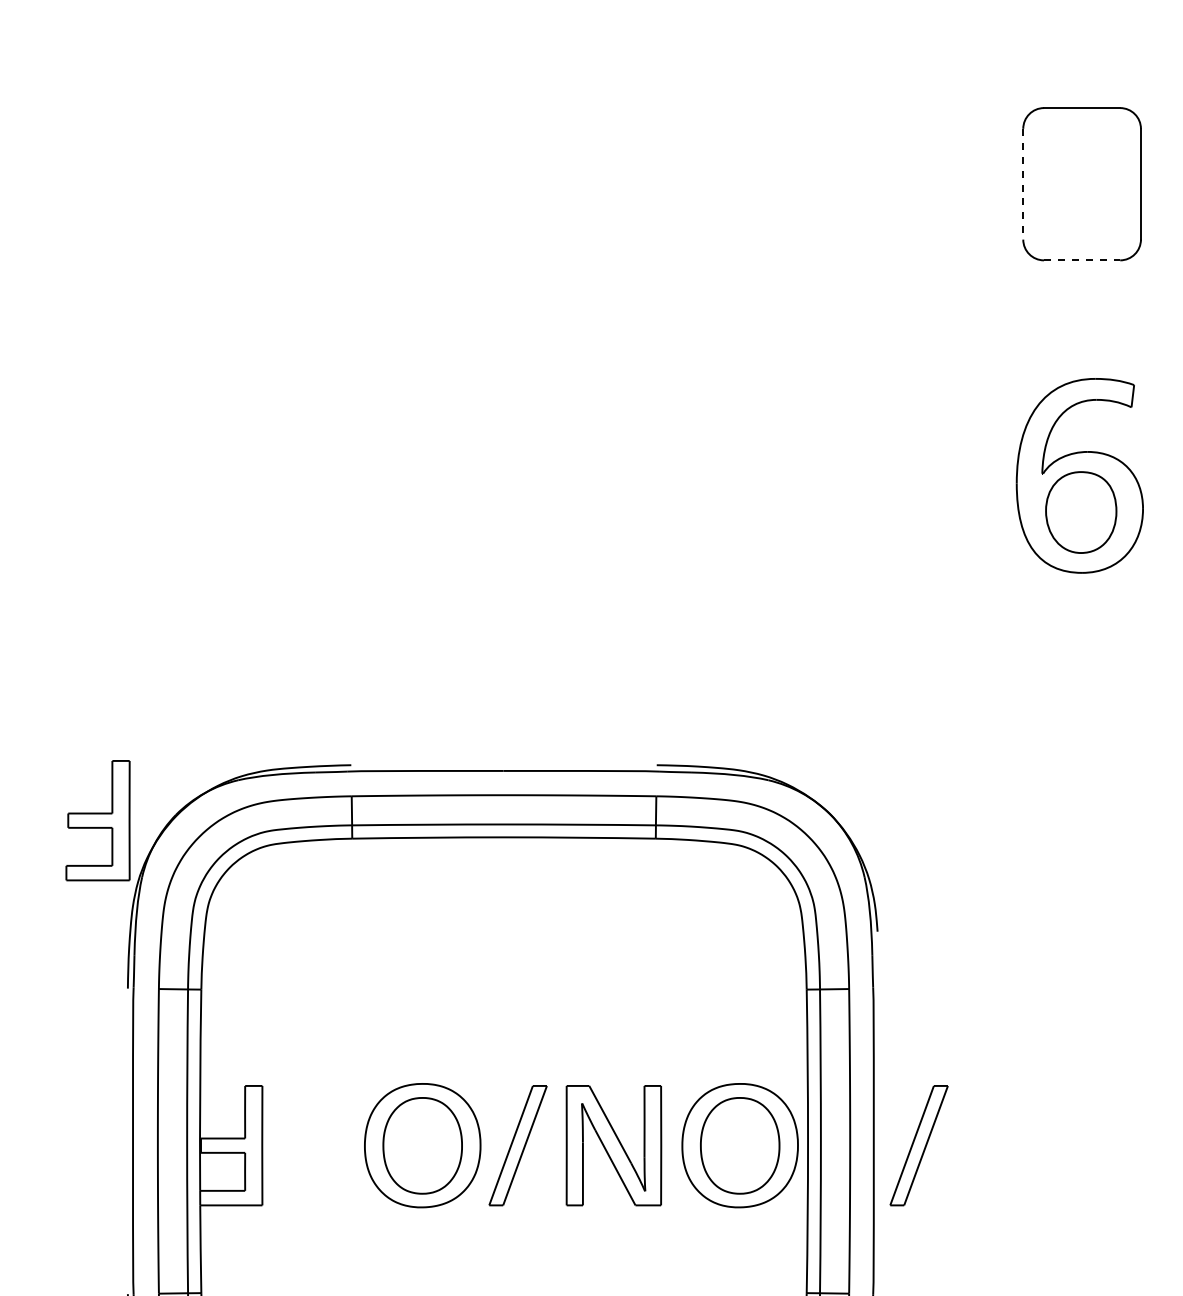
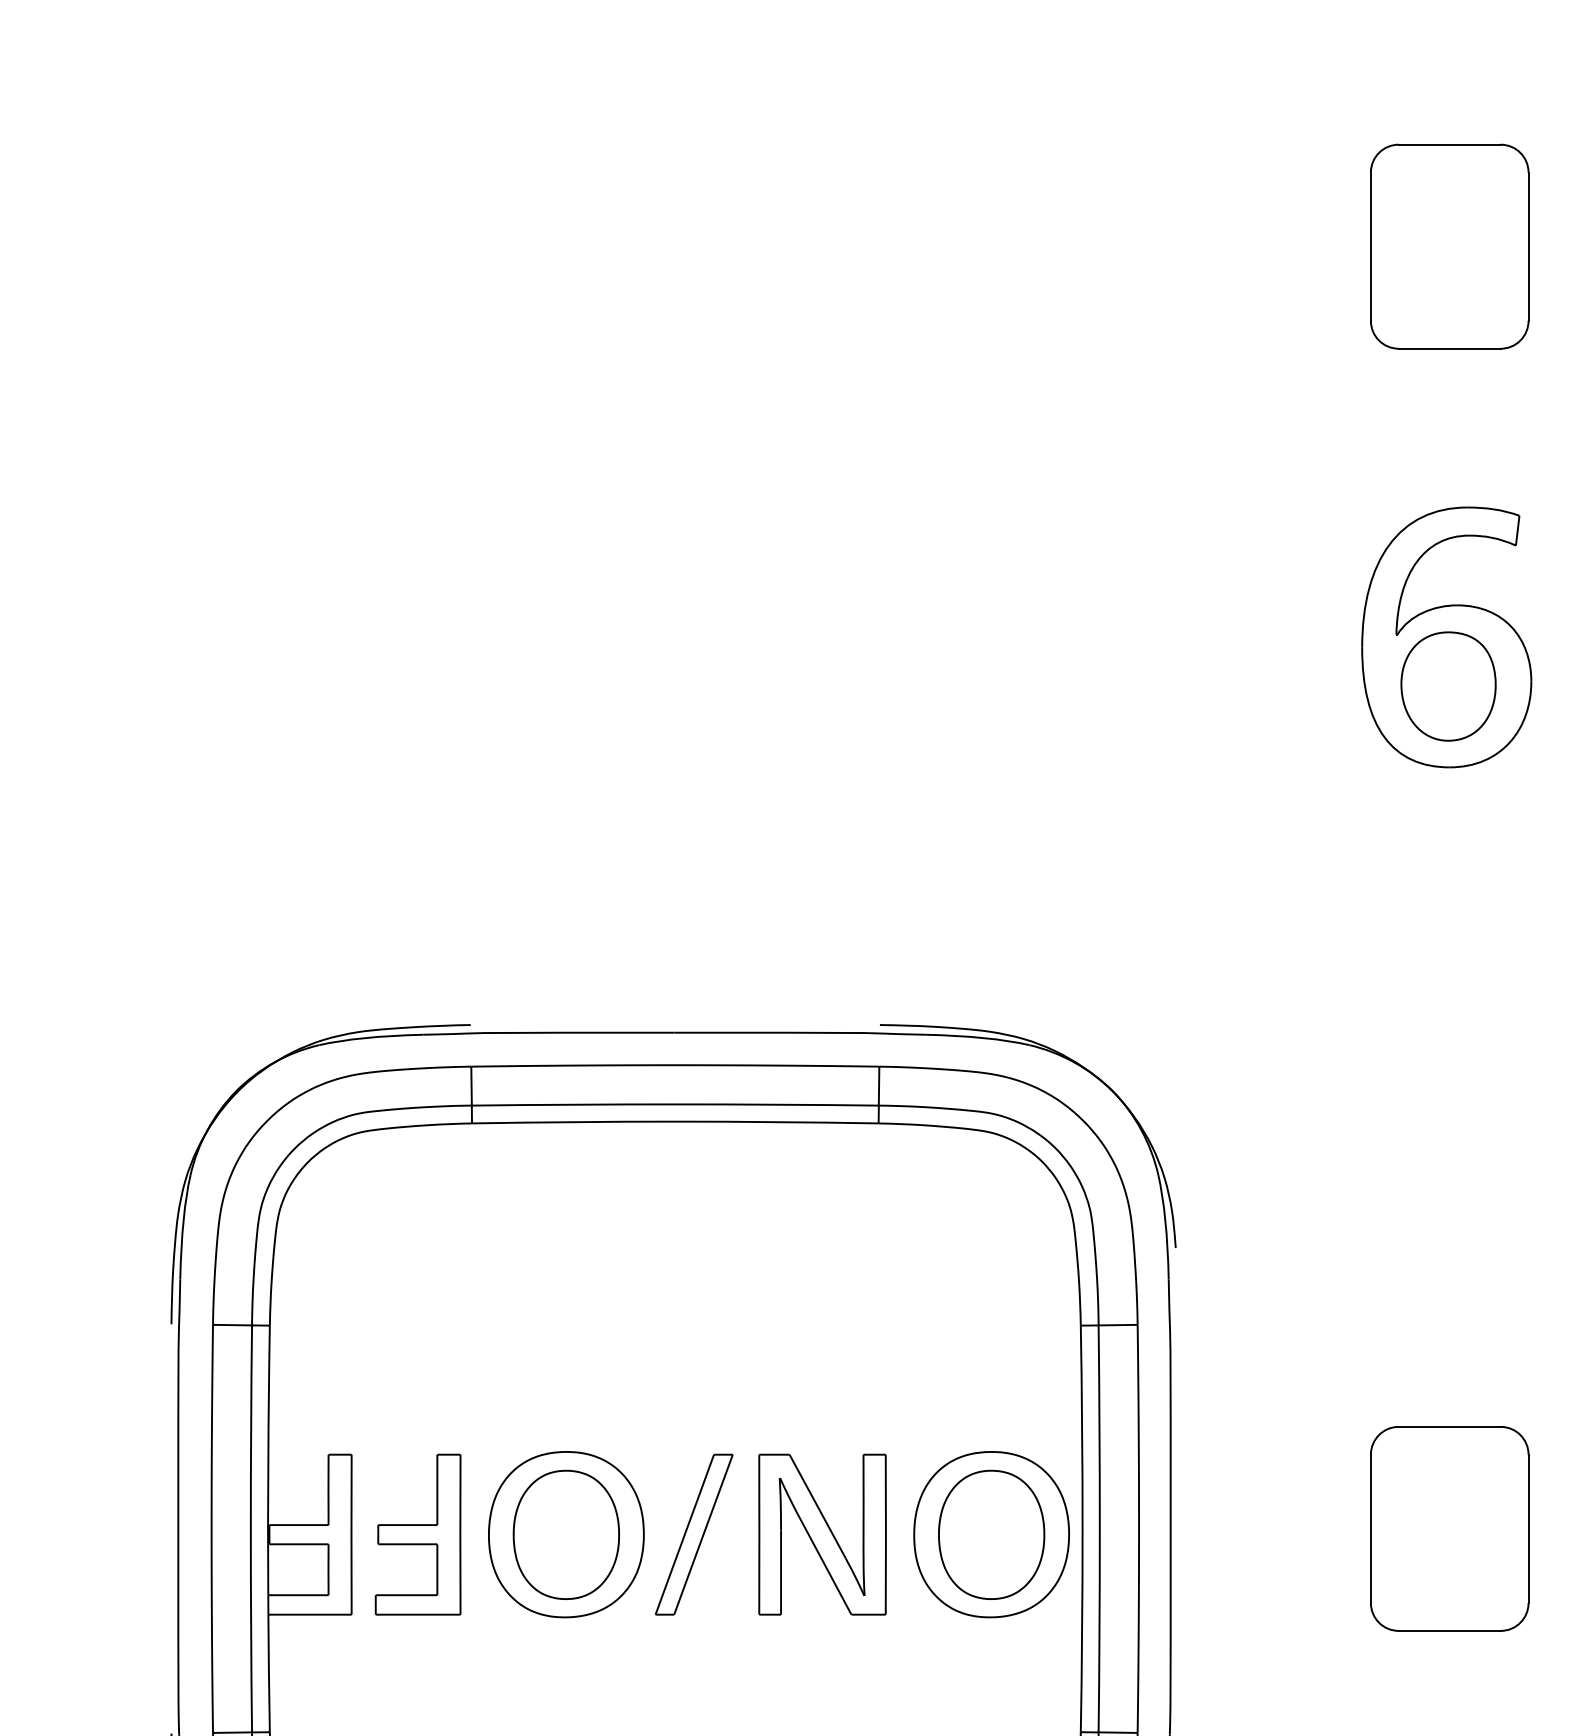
line: (1023, 184) -> (1371, 247), dashed -> solid
line: (1082, 260) -> (1450, 348), dashed -> solid
part: (97, 820) -> (417, 1534), moved
part: (1081, 1141) -> (1448, 1529), added
part: (918, 1145) -> (1230, 1534), removed

